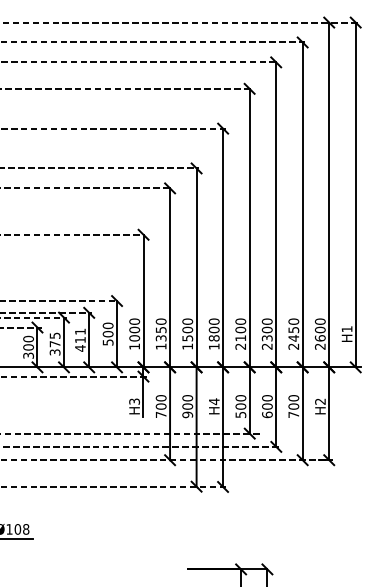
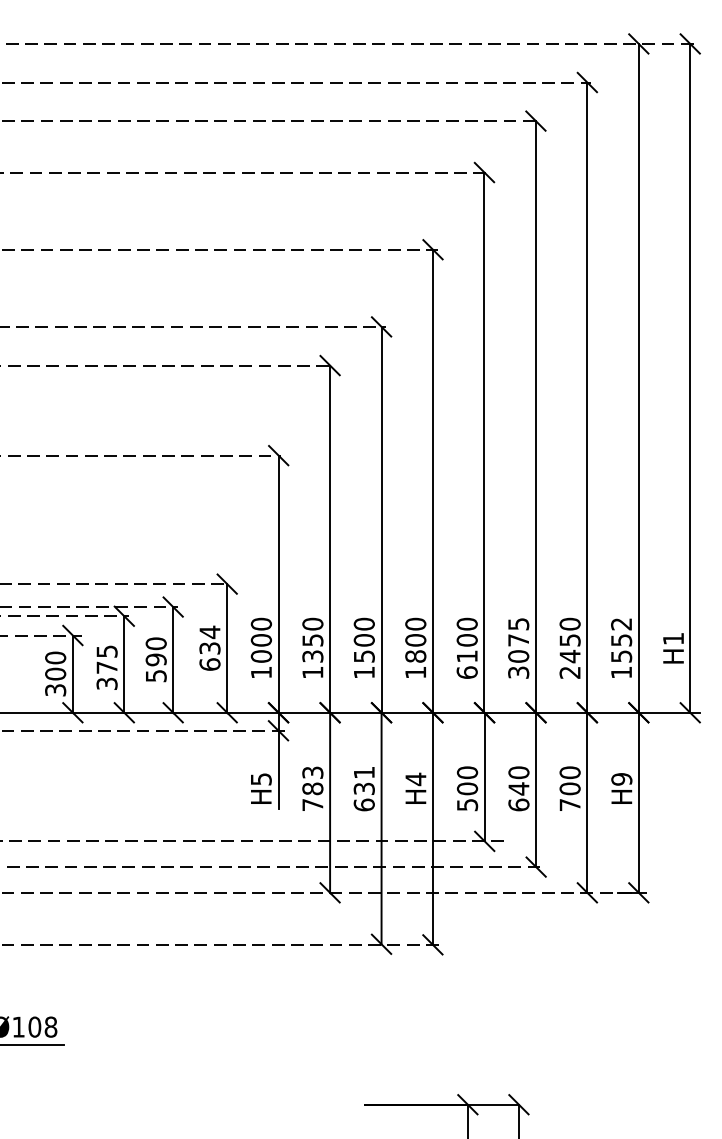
text: (107, 333) -> (208, 647), 500 -> 634
text: (266, 333) -> (517, 647), 2300 -> 3075
text: (319, 333) -> (619, 647), 2600 -> 1552
text: (80, 339) -> (156, 658), 411 -> 590
text: (240, 346) -> (466, 672), 2100 -> 6100
text: (133, 401) -> (259, 779), H3 -> H5
text: (320, 401) -> (621, 779), H2 -> H9
text: (160, 402) -> (311, 780), 700 -> 783
text: (187, 406) -> (363, 788), 900 -> 631
text: (267, 406) -> (519, 788), 600 -> 640

